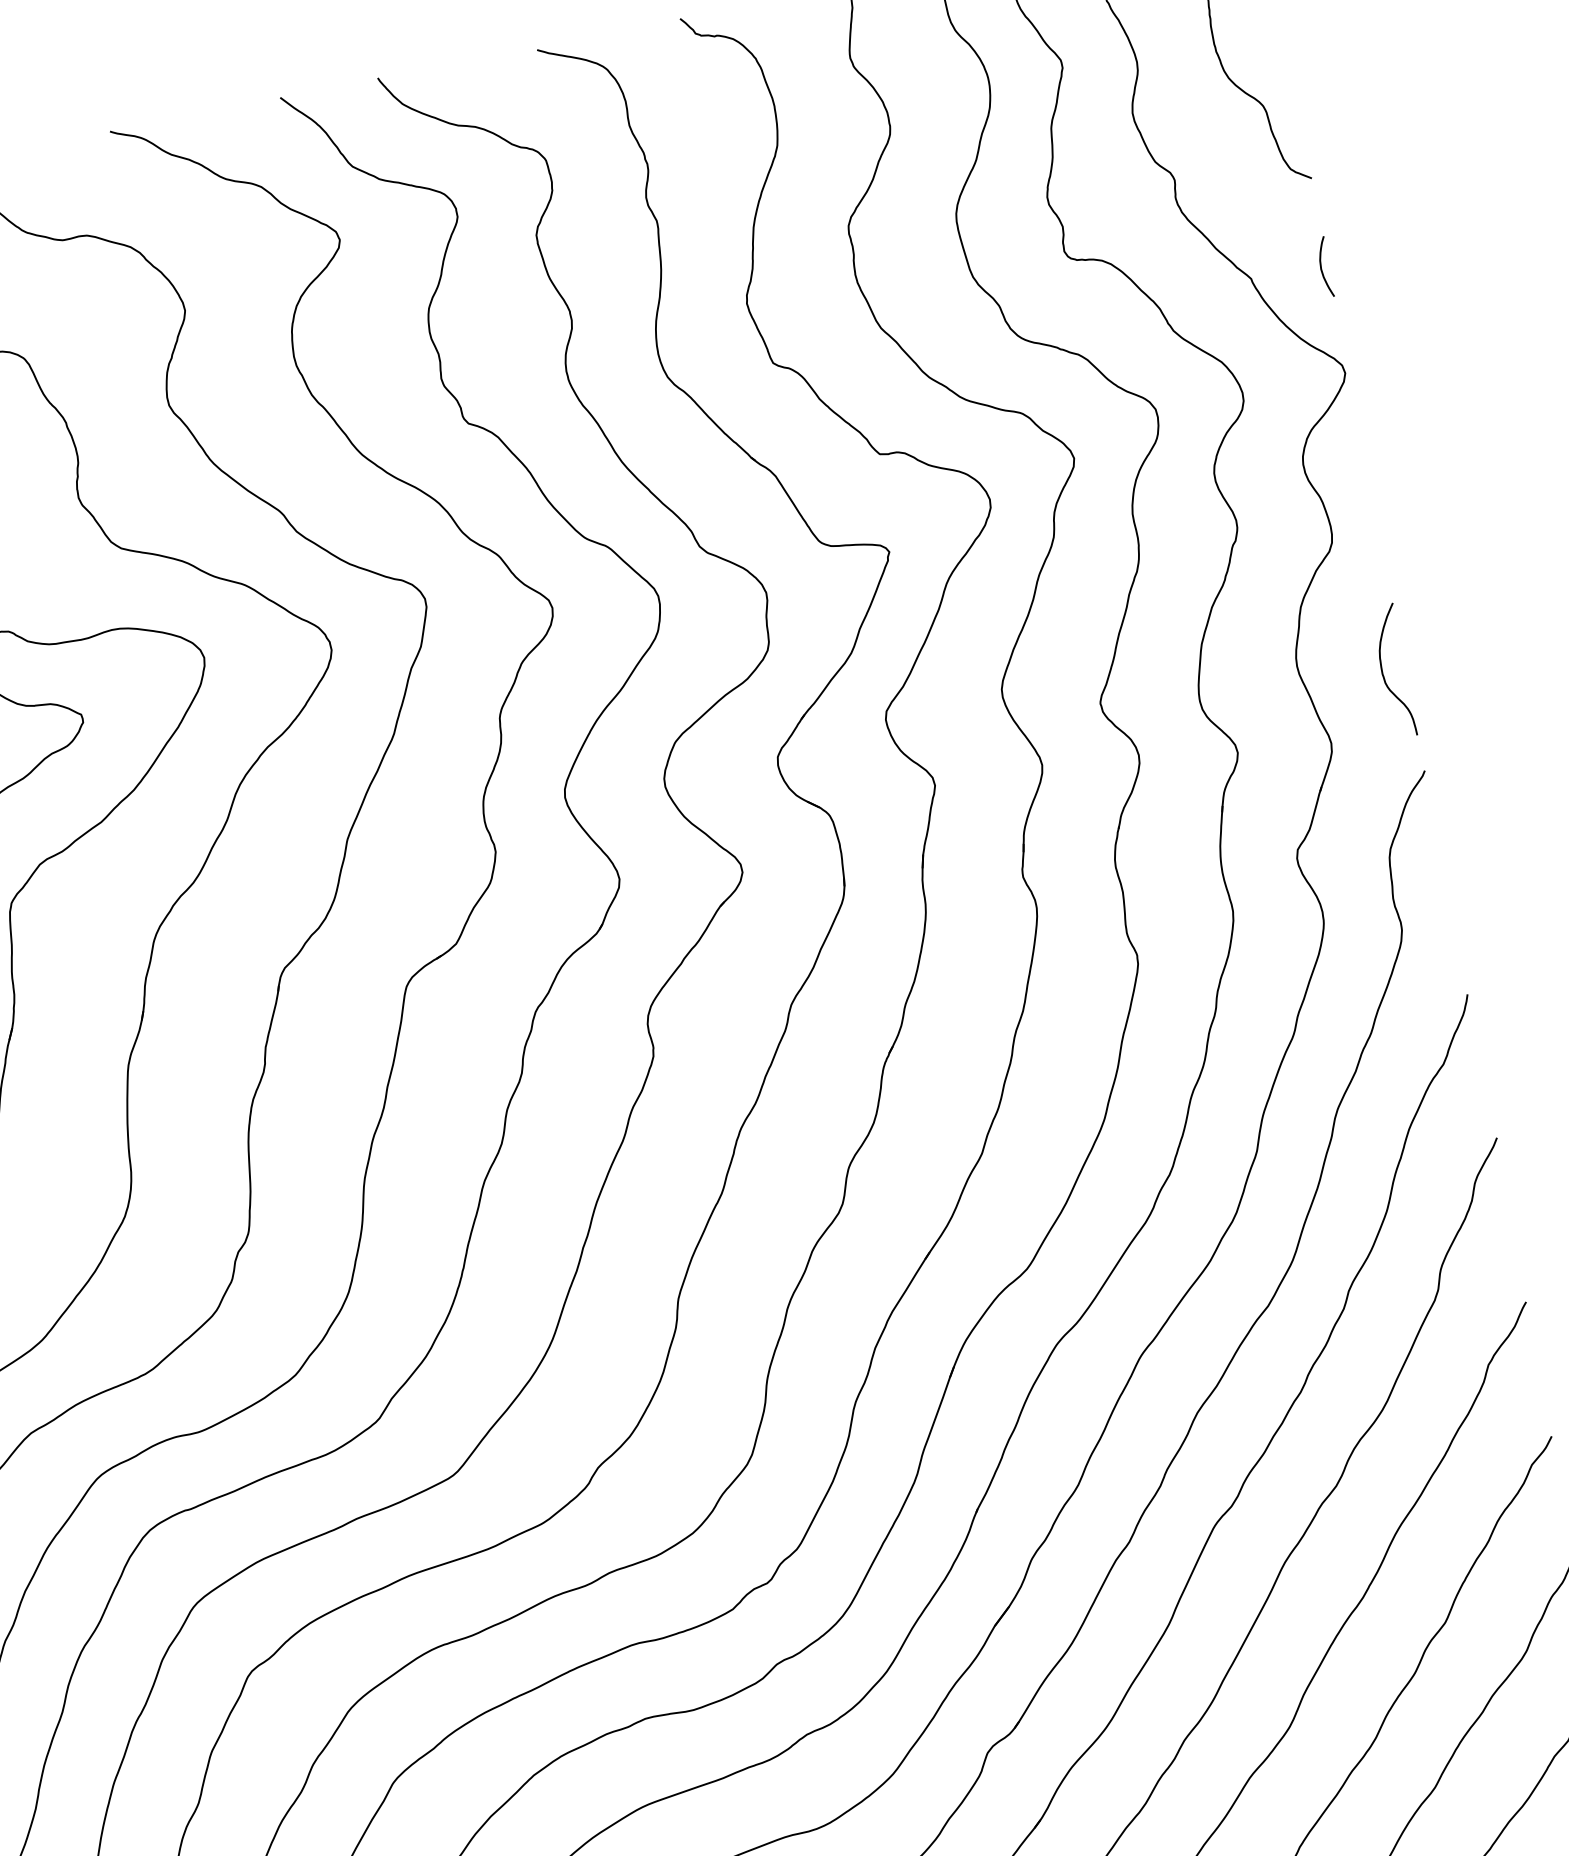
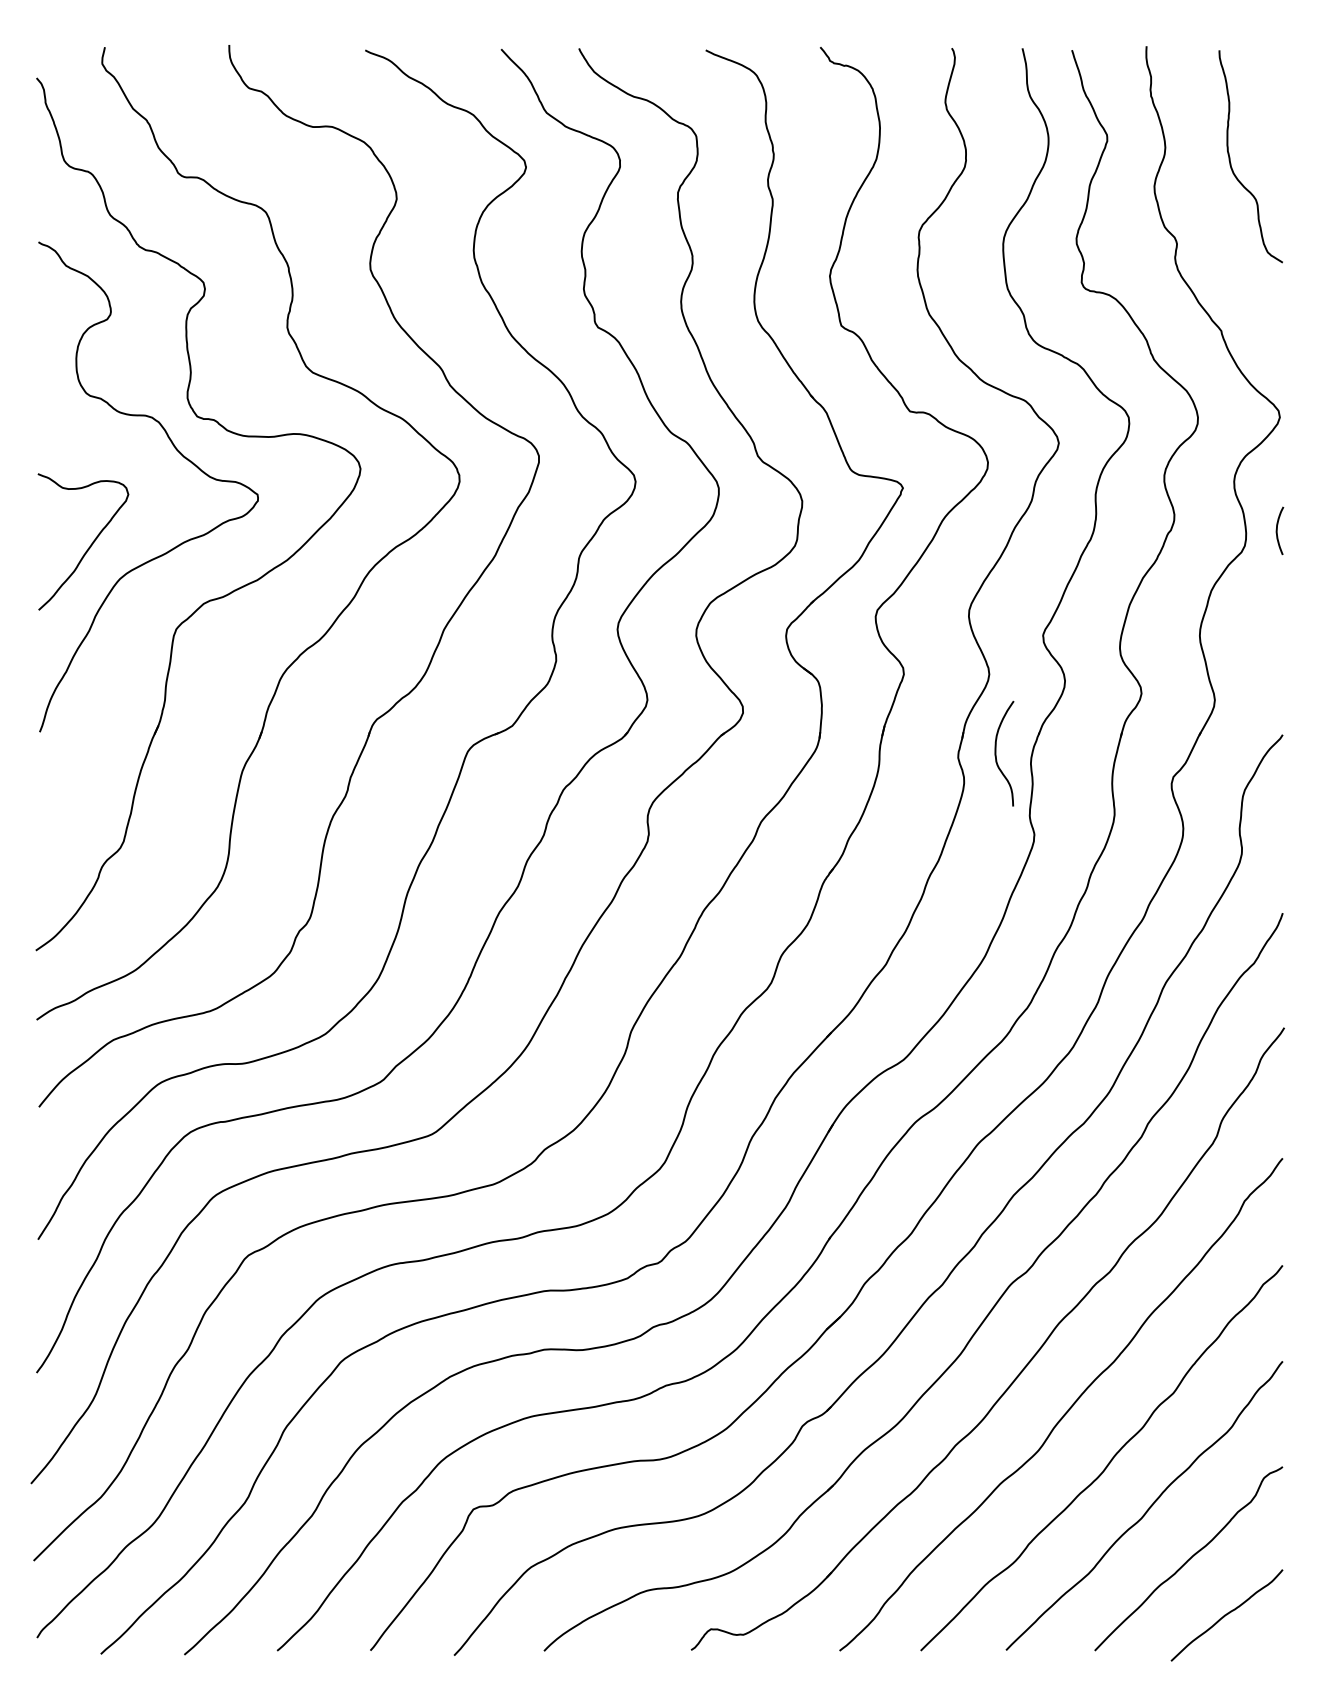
curve: (1321, 267) -> (1277, 530), moved
curve: (1383, 672) -> (996, 753), moved

